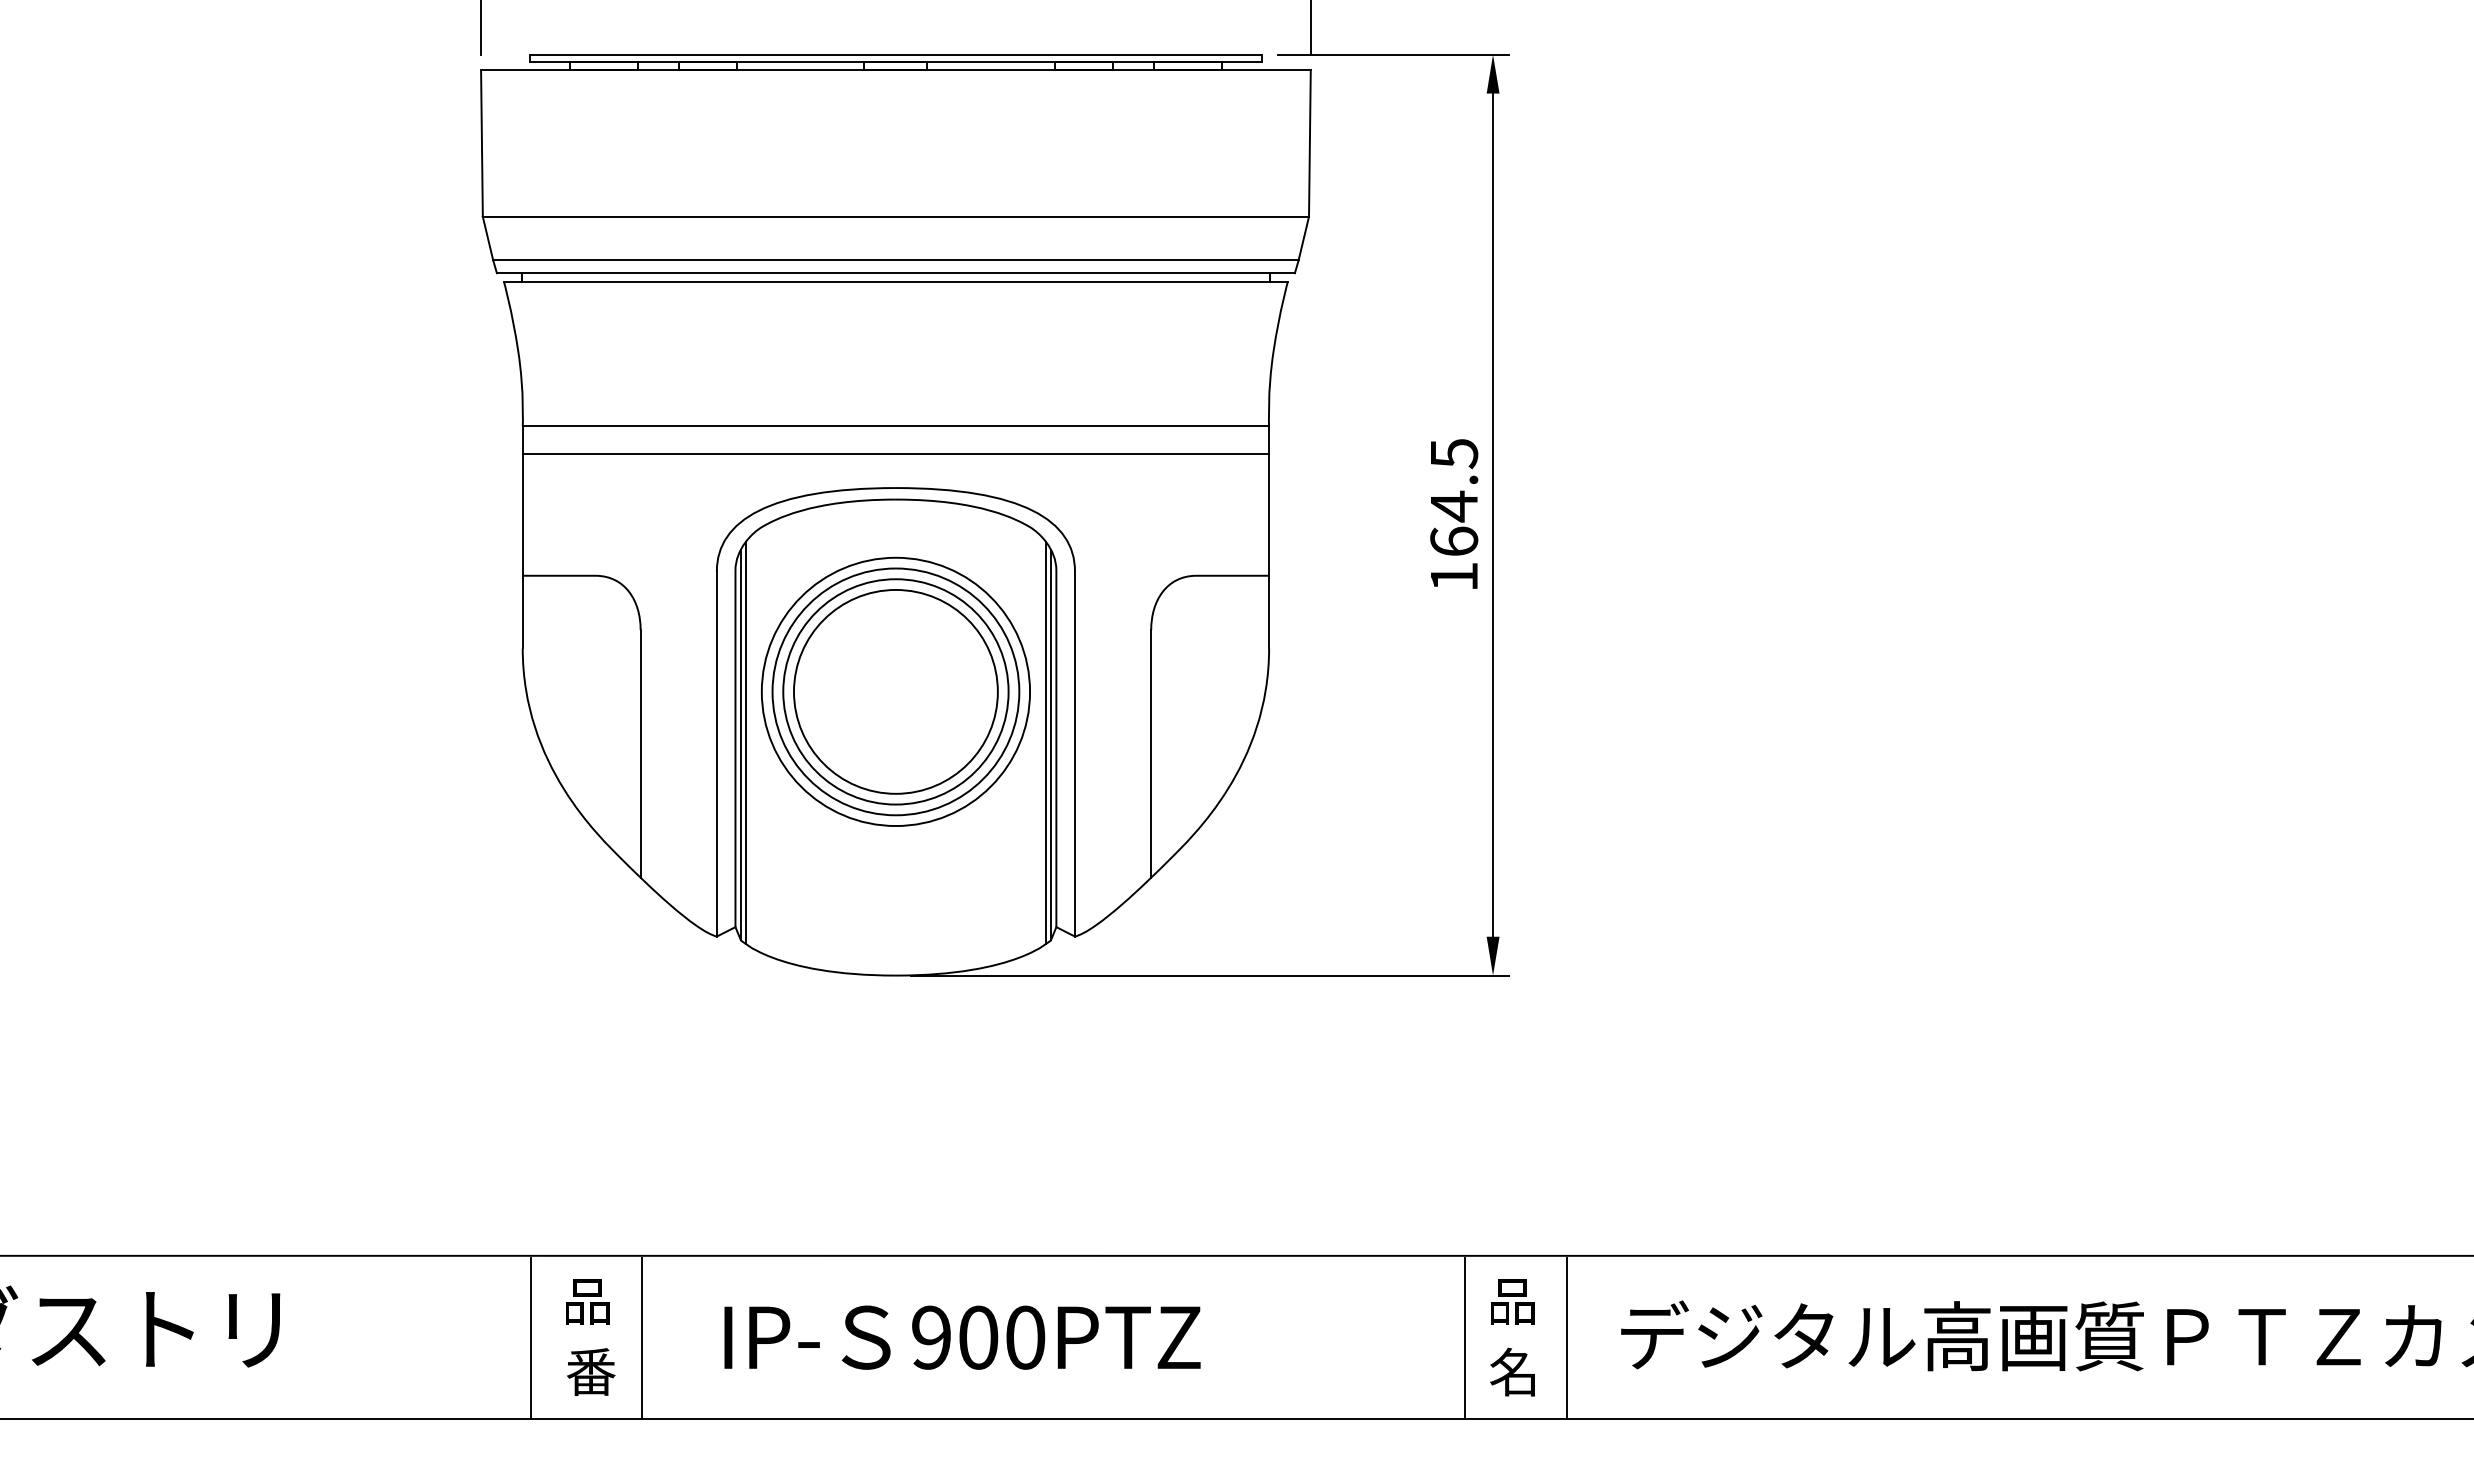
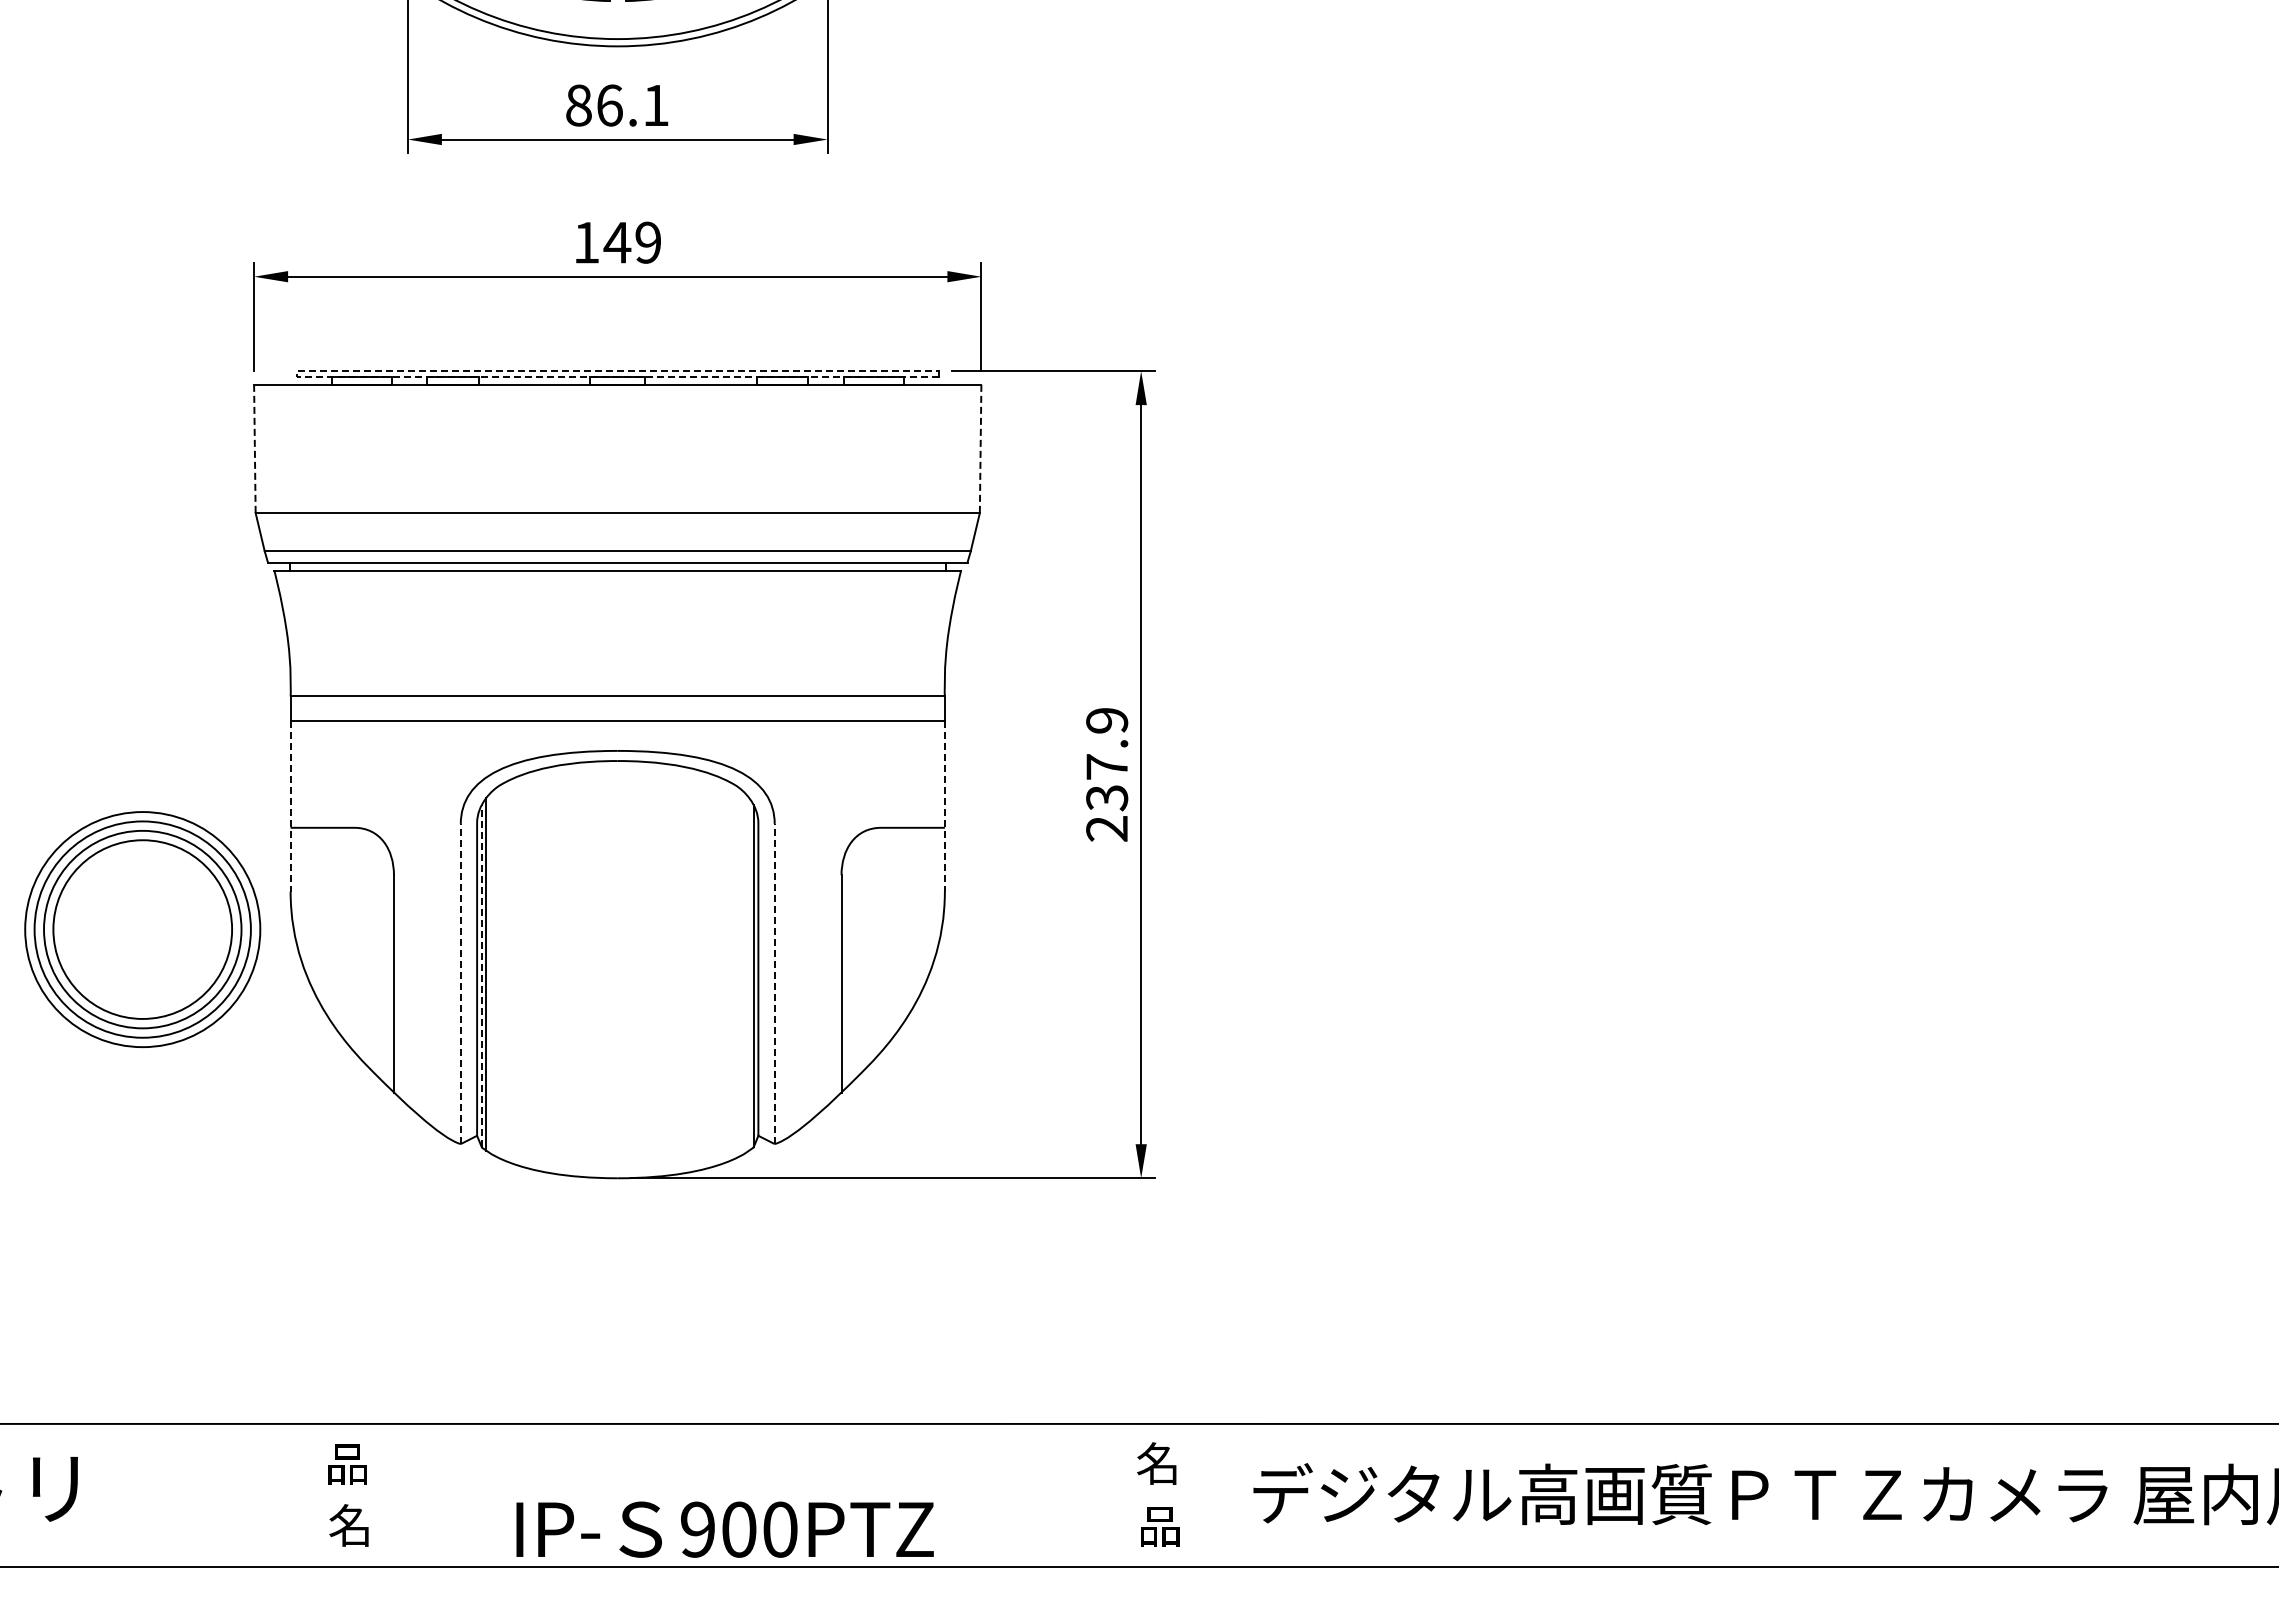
line: (529, 57) -> (296, 373), solid -> dashed
line: (481, 144) -> (254, 449), solid -> dashed
line: (1309, 144) -> (980, 449), solid -> dashed
text: (1454, 514) -> (1107, 774), 164.5 -> 237.9
line: (522, 551) -> (290, 806), solid -> dashed
line: (1268, 551) -> (944, 806), solid -> dashed
part: (895, 691) -> (142, 929), moved
line: (1046, 741) -> (749, 973), removed
line: (740, 744) -> (481, 975), solid -> dashed
line: (716, 753) -> (460, 983), solid -> dashed
line: (1074, 753) -> (774, 983), solid -> dashed
text: (1511, 1300) -> (1157, 1463), 品 -> 名
text: (961, 1337) -> (724, 1529), moved
line: (530, 1338) -> (297, 1496), removed
line: (641, 1338) -> (394, 1496), removed
line: (1464, 1338) -> (1116, 1496), removed
line: (1566, 1338) -> (1205, 1496), removed
text: (591, 1371) -> (350, 1525), 番 -> 名
text: (1512, 1371) -> (1158, 1525), 名 -> 品

